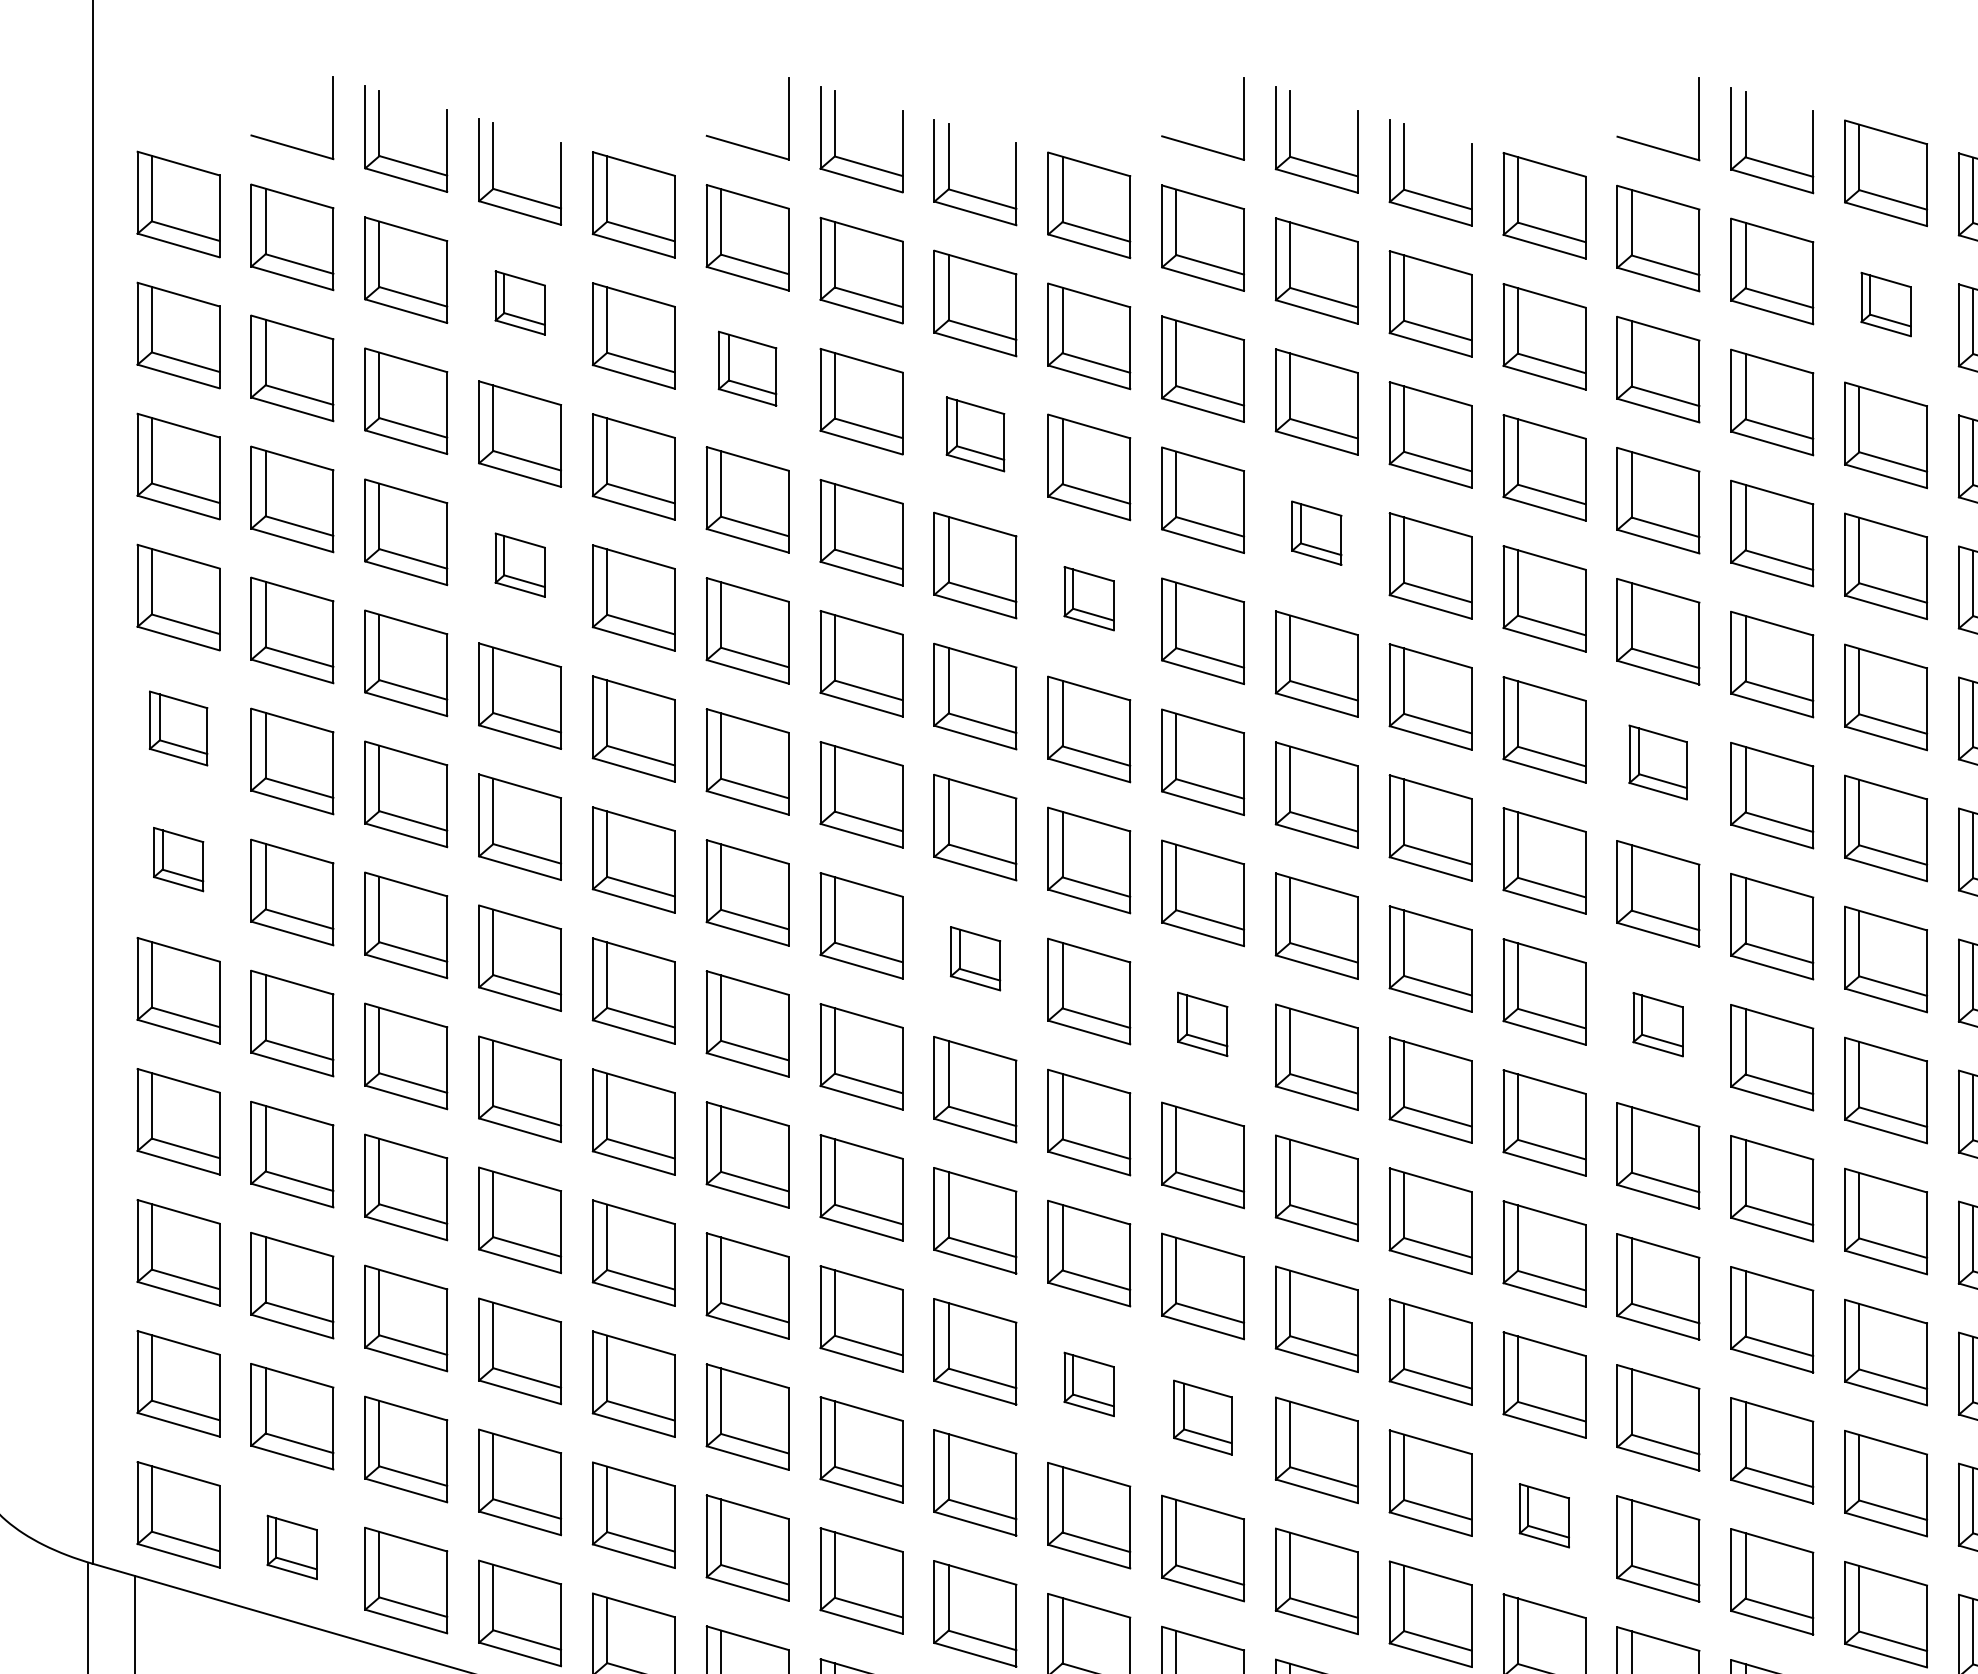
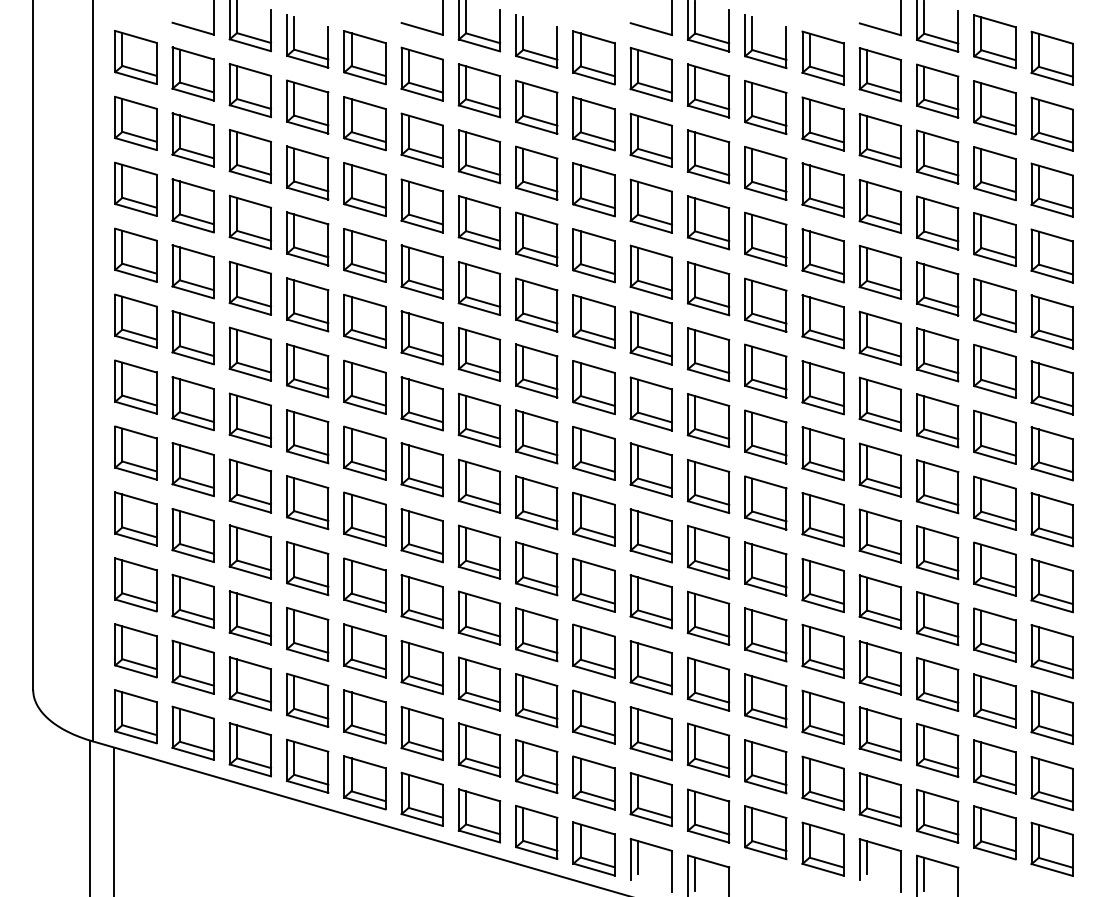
part: (519, 301) -> (307, 106), size x1.67
part: (1885, 303) -> (994, 107), size x1.67
part: (746, 367) -> (421, 139), size x1.43
part: (974, 433) -> (536, 172), size x1.43
part: (1316, 532) -> (708, 222), size x1.67
part: (519, 564) -> (307, 238), size x1.67
part: (1088, 598) -> (593, 255), size x1.67
part: (177, 727) -> (135, 320), size x1.43
part: (1656, 761) -> (879, 337), size x1.43
part: (177, 858) -> (135, 386), size x1.67
part: (974, 957) -> (536, 436), size x1.67
part: (1201, 1023) -> (650, 469), size x1.67
part: (1656, 1023) -> (879, 469), size x1.67
part: (1088, 1383) -> (593, 650), size x1.67
part: (1201, 1416) -> (650, 667), size x1.43
part: (1543, 1514) -> (822, 716), size x1.67
part: (291, 1546) -> (192, 732), size x1.67

